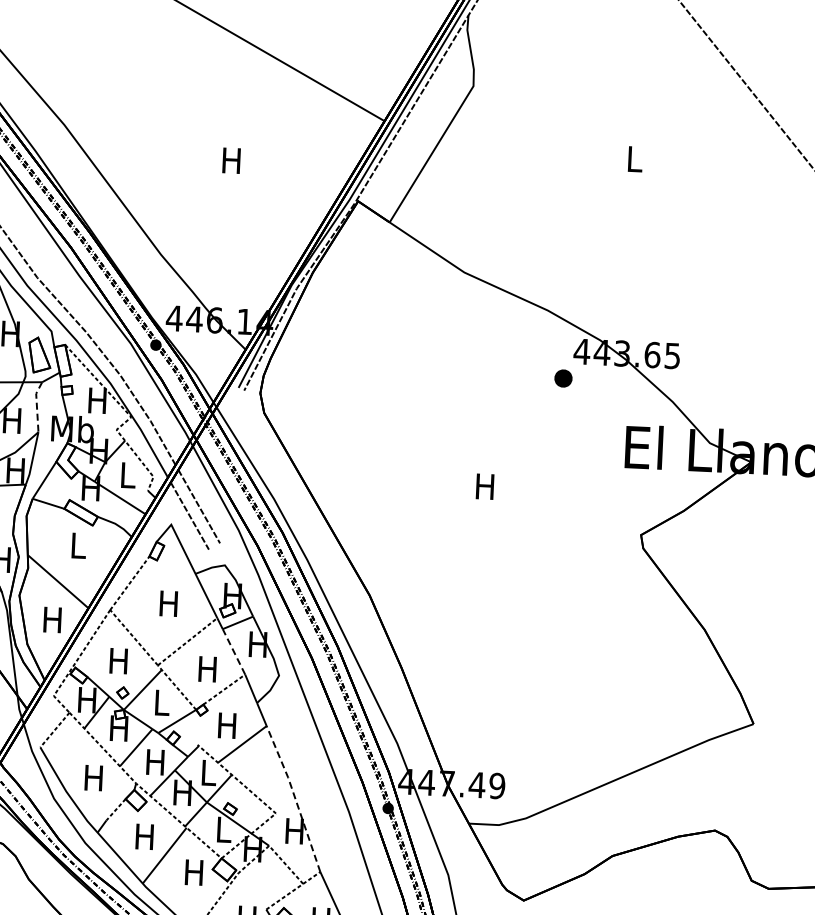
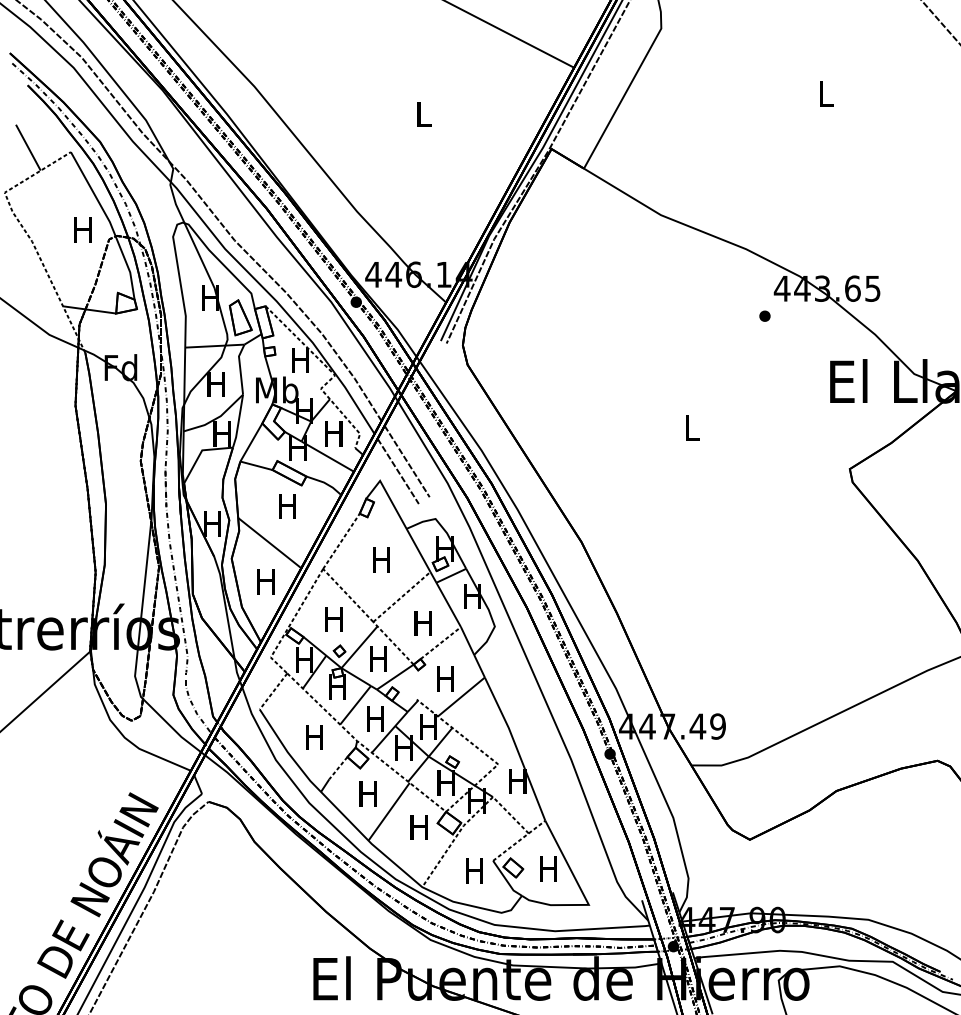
text: (230, 160) -> (422, 114), H -> L
part: (563, 377) -> (764, 315), size x0.62
line: (37, 406) -> (240, 369), dashed -> solid
text: (126, 475) -> (333, 433), L -> H
text: (484, 486) -> (691, 427), H -> L
text: (77, 545) -> (287, 506), L -> H
line: (233, 651) -> (448, 604), dashed -> solid
text: (161, 702) -> (378, 658), L -> H
text: (208, 772) -> (428, 726), L -> H
line: (294, 797) -> (516, 747), dashed -> solid
text: (222, 829) -> (445, 782), L -> H

